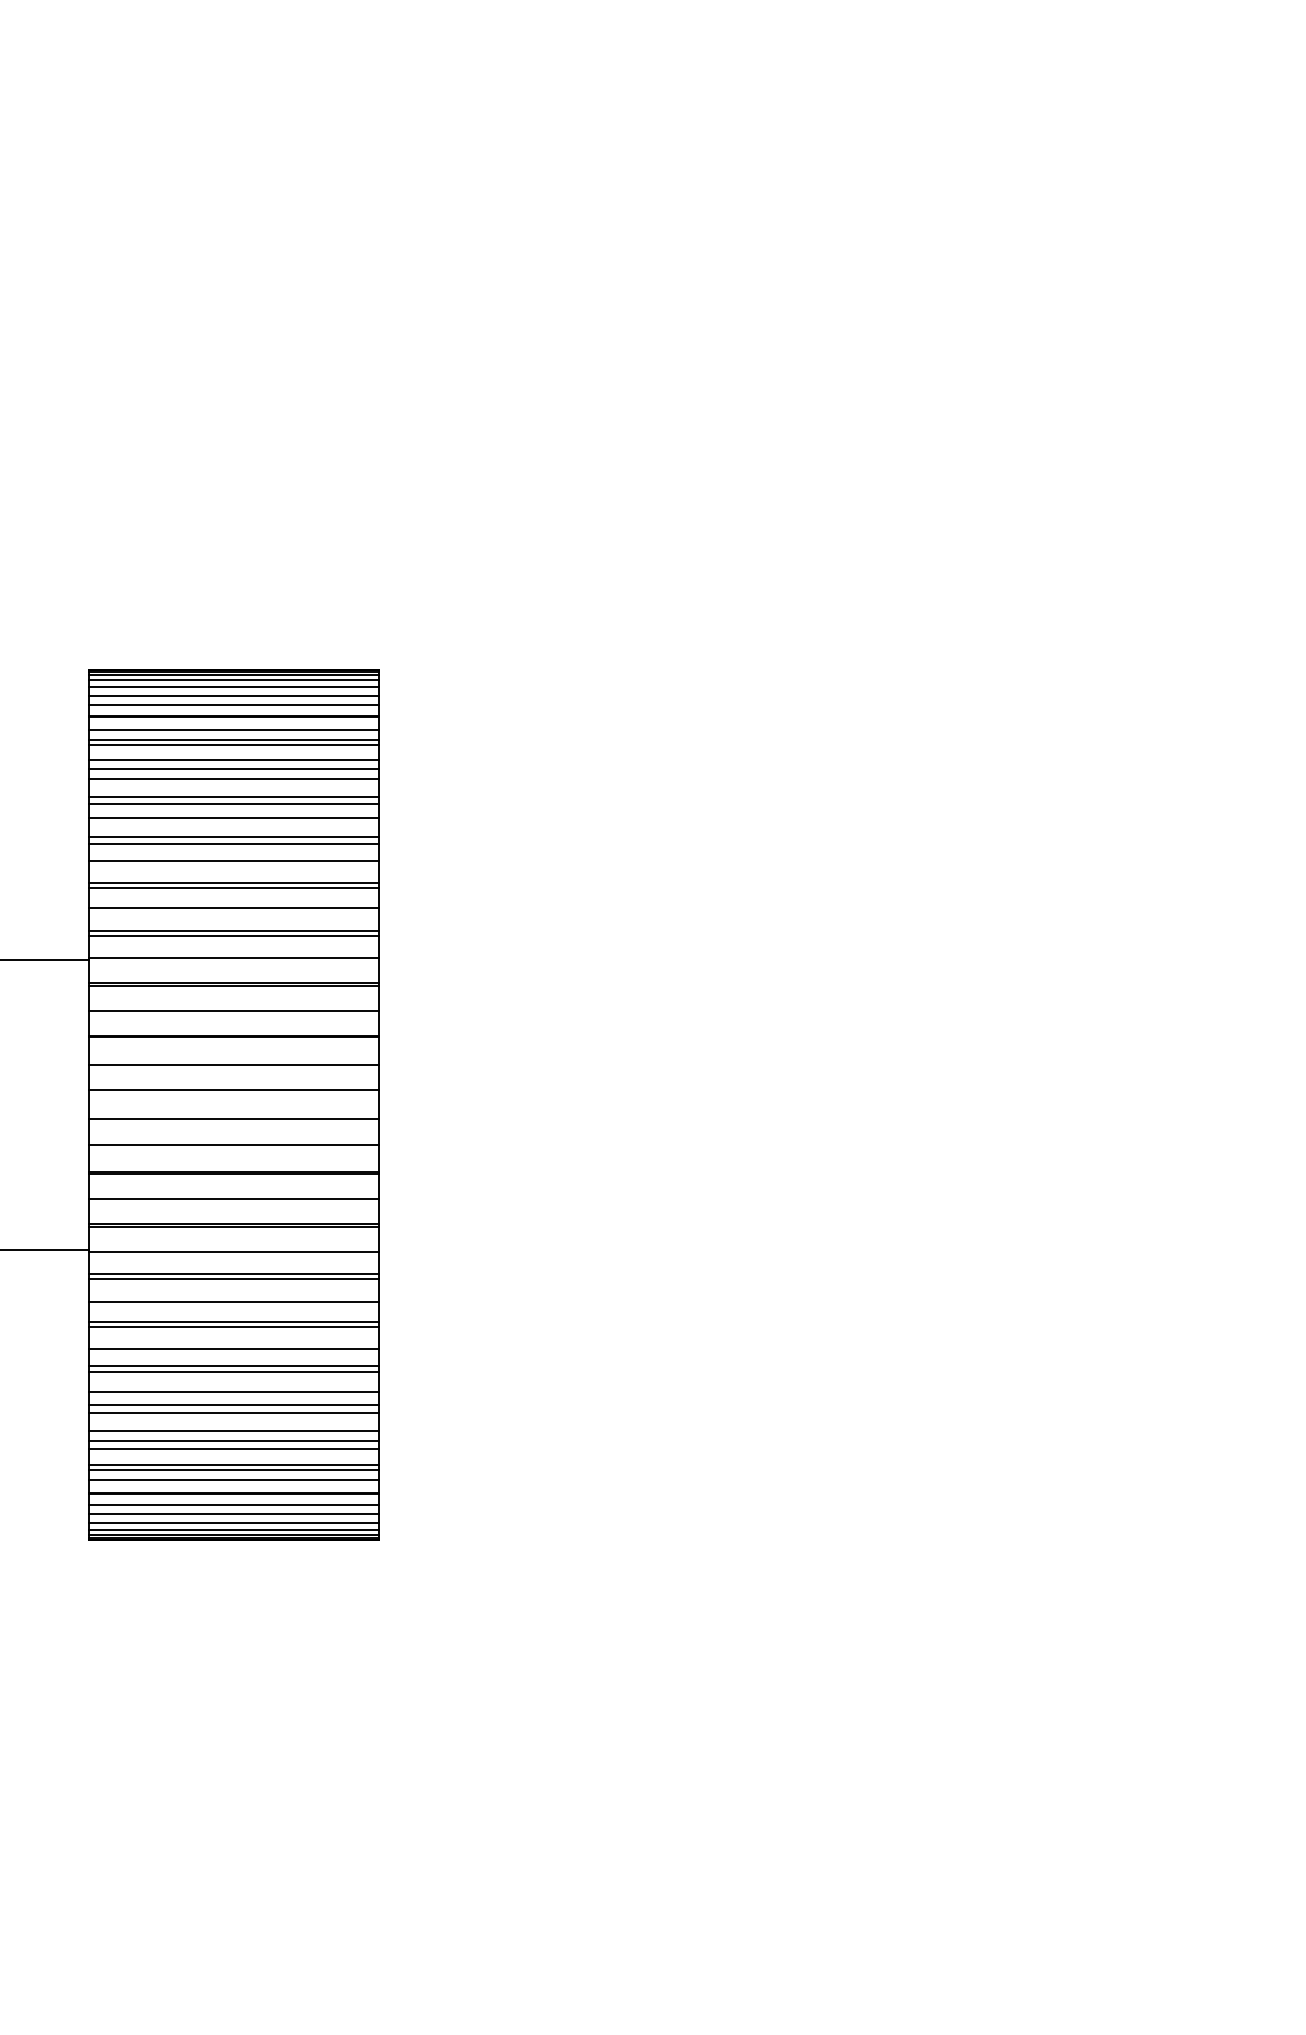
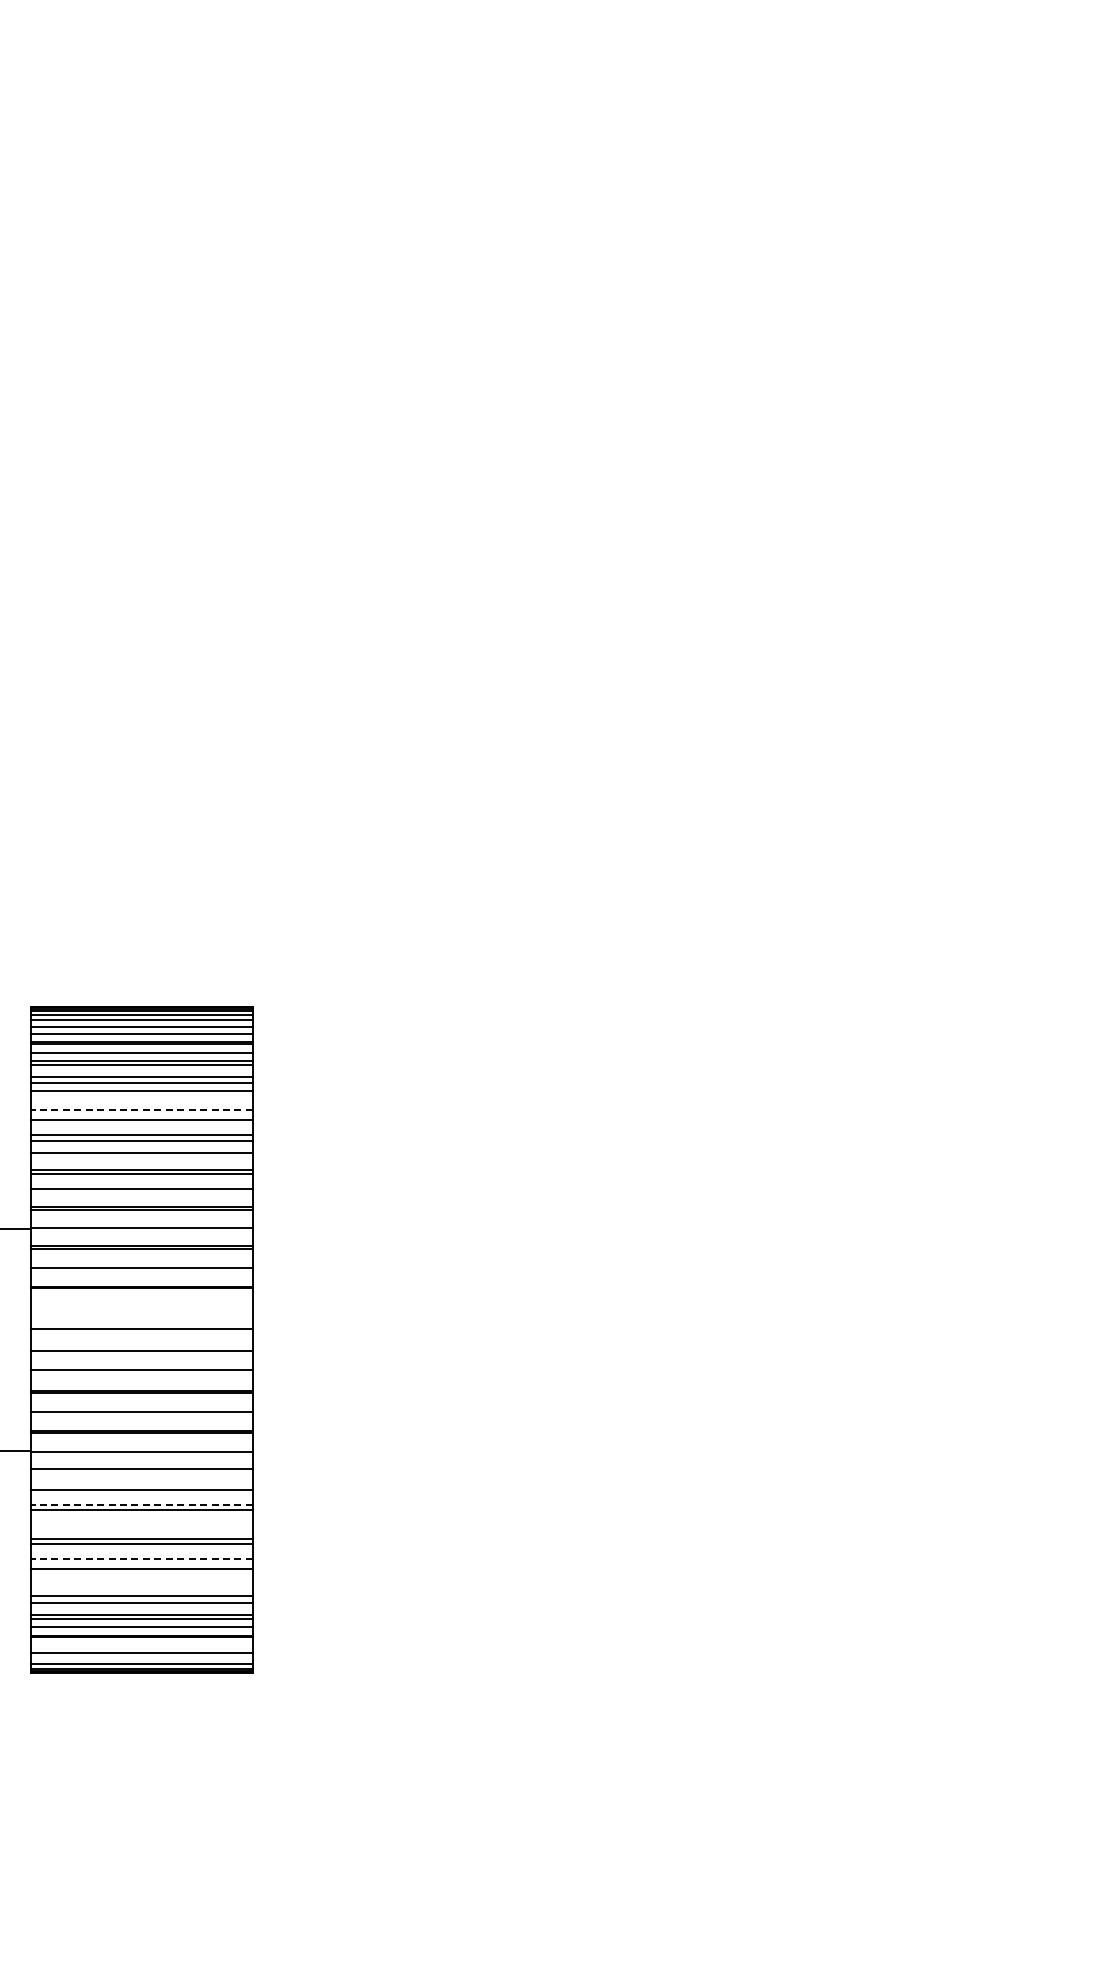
line: (233, 797) -> (141, 1104), removed
line: (233, 804) -> (141, 1110), solid -> dashed
line: (233, 1065) -> (141, 1309), removed
line: (233, 1278) -> (141, 1472), removed
line: (233, 1321) -> (141, 1505), solid -> dashed
line: (233, 1349) -> (141, 1526), removed
line: (233, 1392) -> (141, 1559), solid -> dashed
line: (233, 1413) -> (141, 1575), removed
line: (233, 1430) -> (141, 1588), removed
line: (233, 1504) -> (141, 1645), removed
line: (233, 1523) -> (141, 1659), removed

